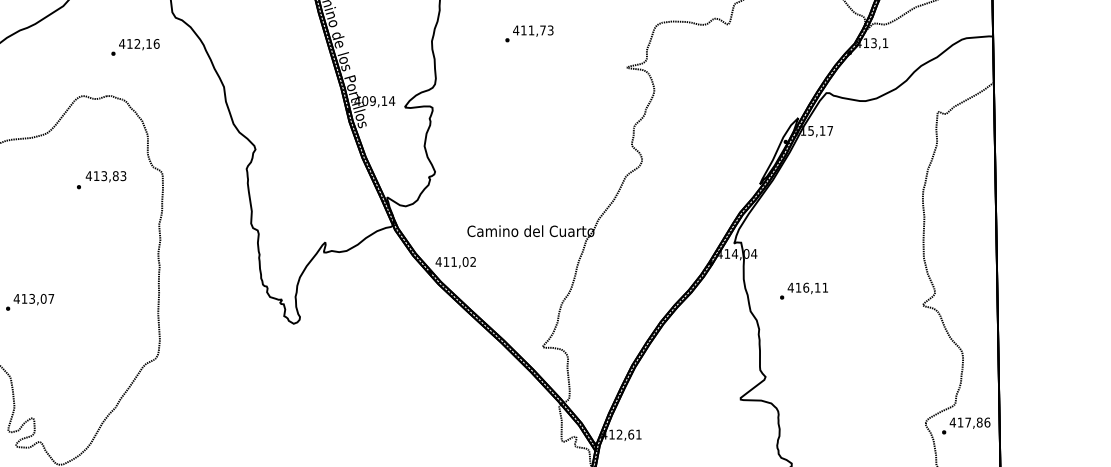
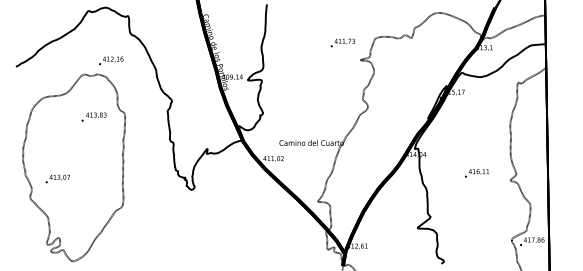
text: (528, 32) -> (342, 42), moved
text: (135, 46) -> (111, 60), moved
text: (802, 291) -> (476, 173), moved

